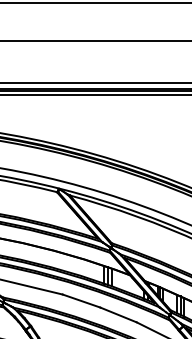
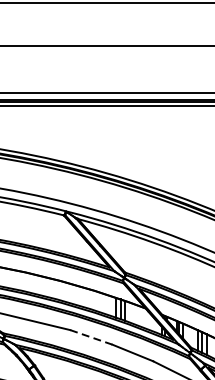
line: (81, 301) -> (91, 337), solid -> dashed

